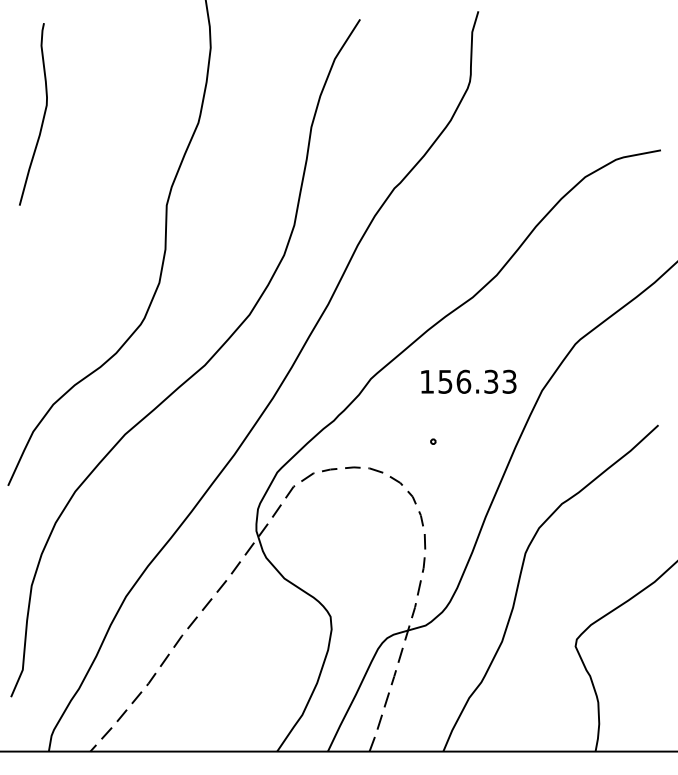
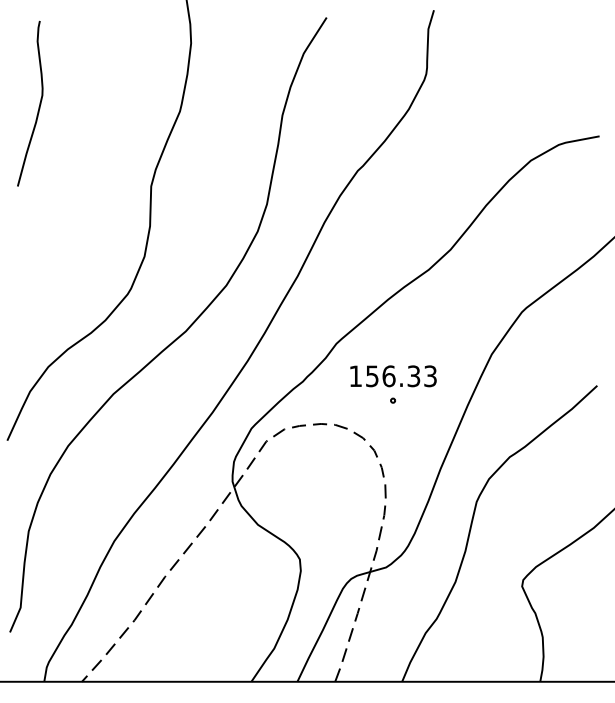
text: (468, 381) -> (393, 375), moved

